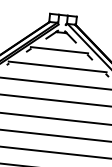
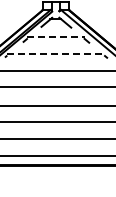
line: (59, 50) -> (55, 37), solid -> dashed
line: (58, 66) -> (56, 53), solid -> dashed

